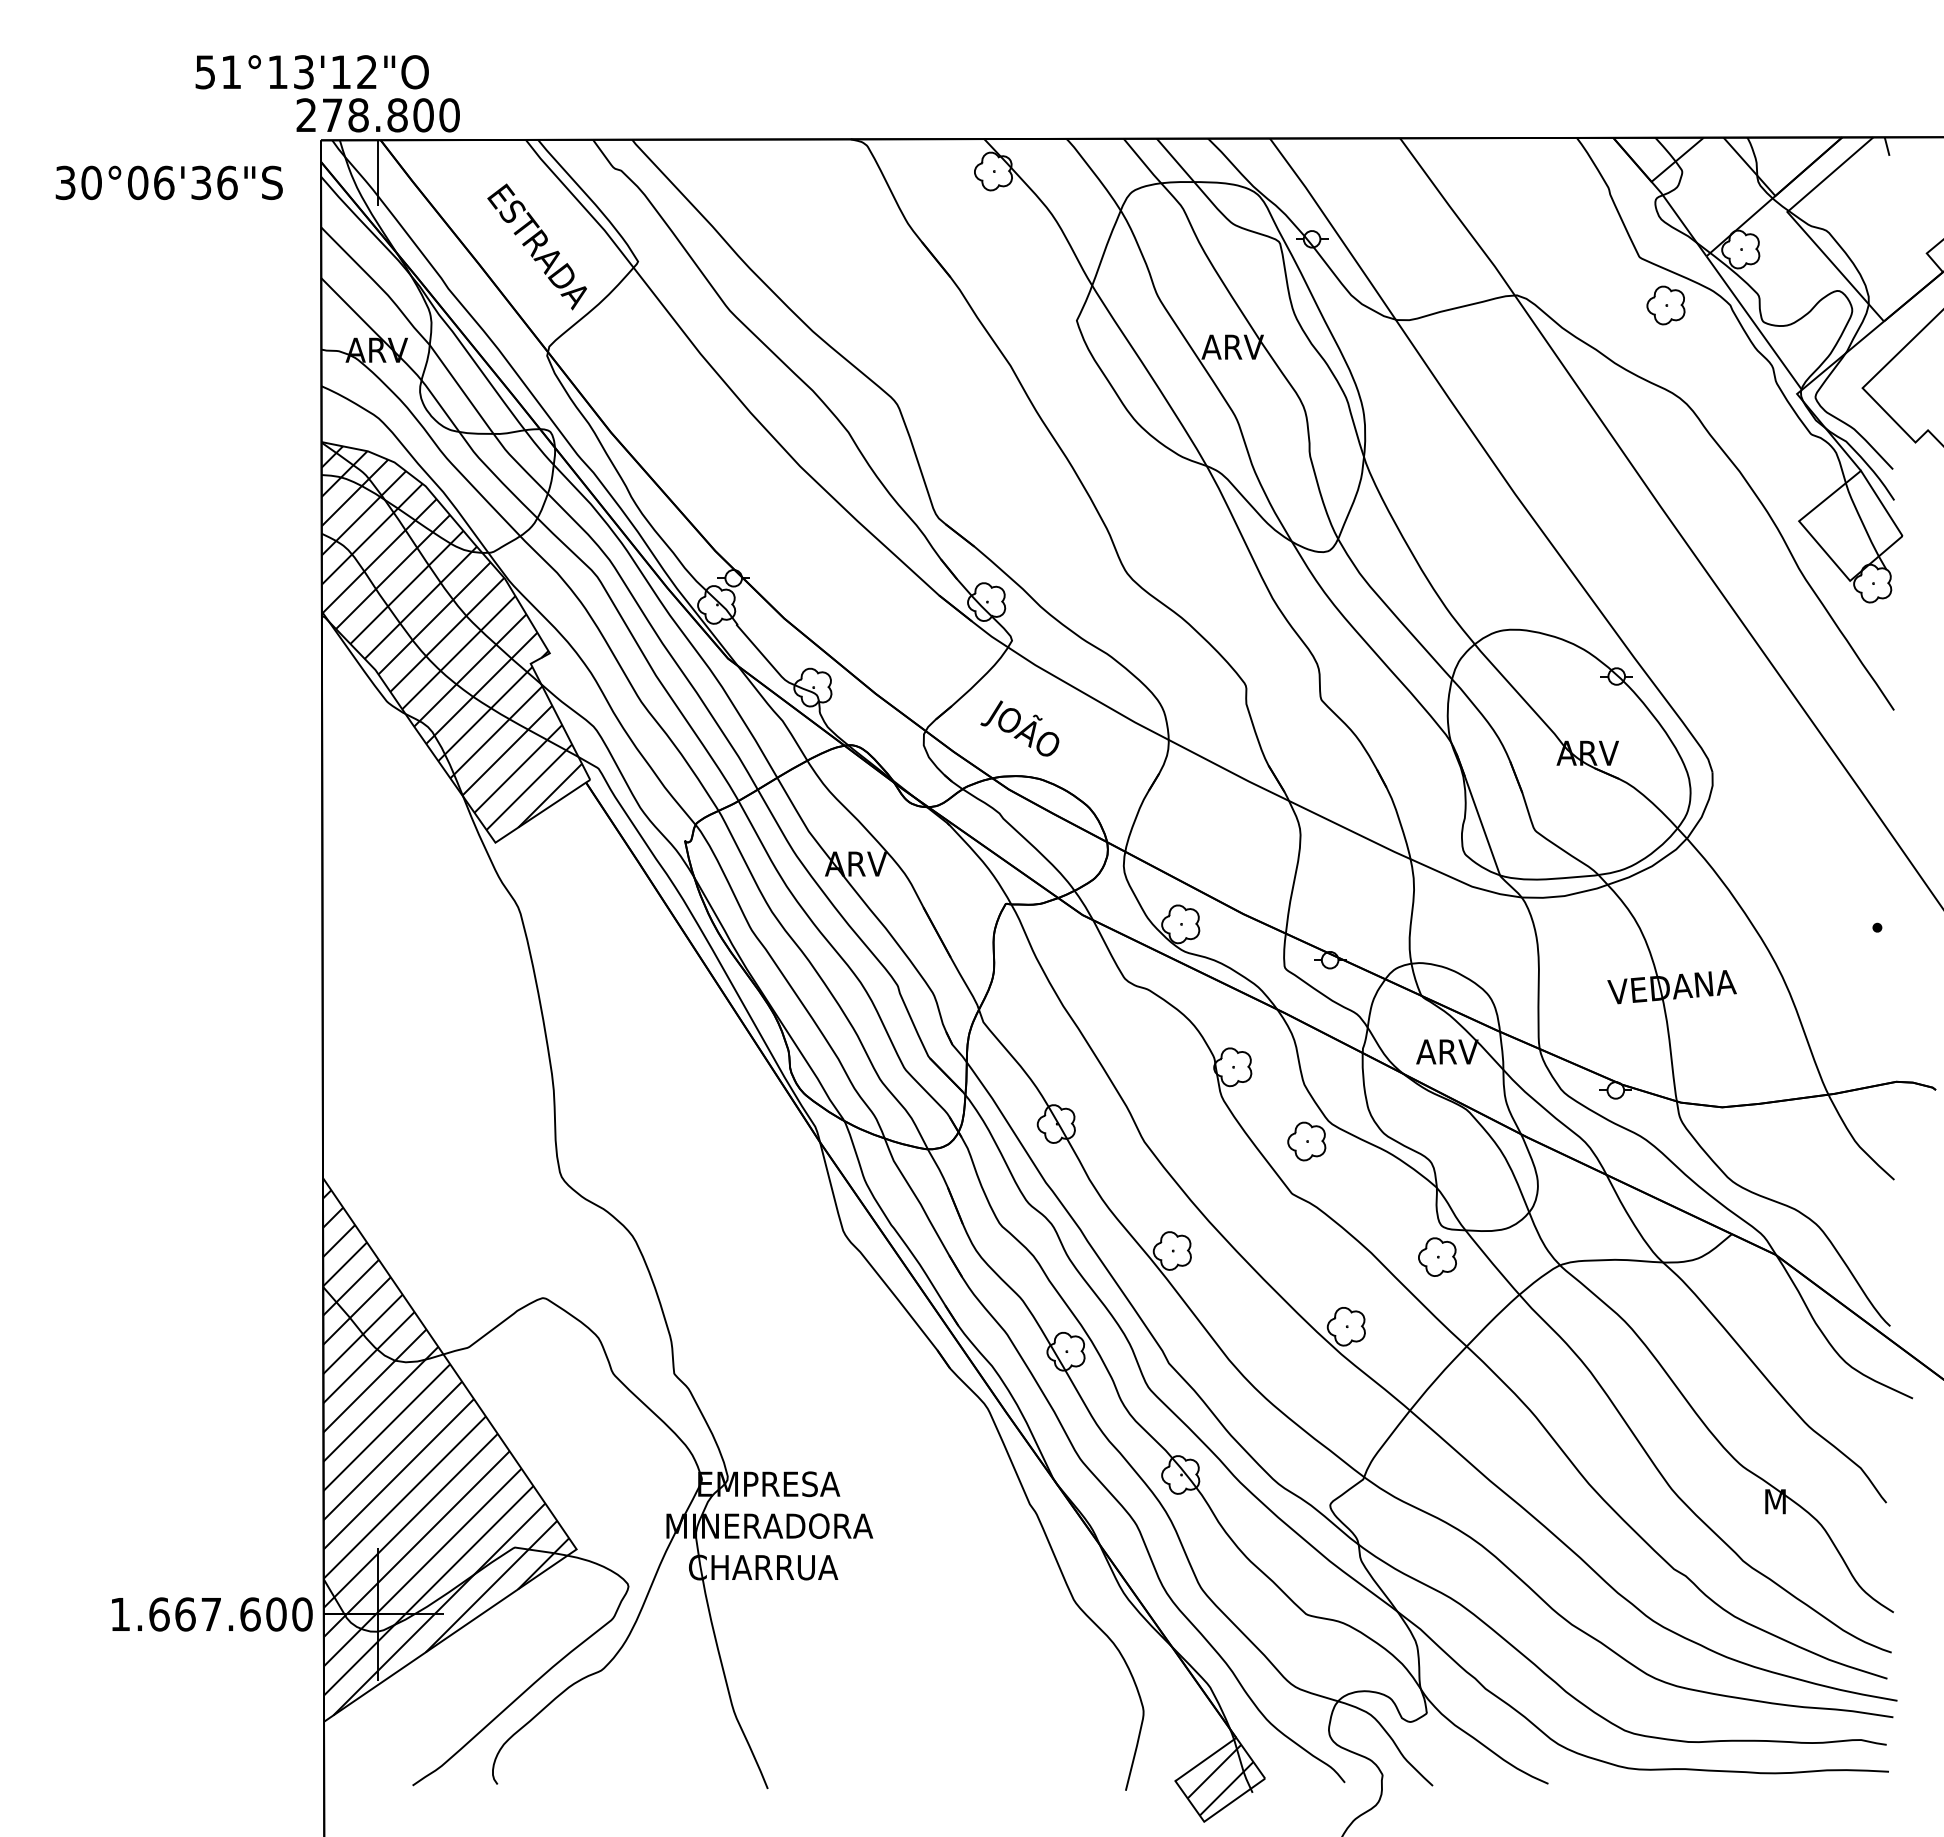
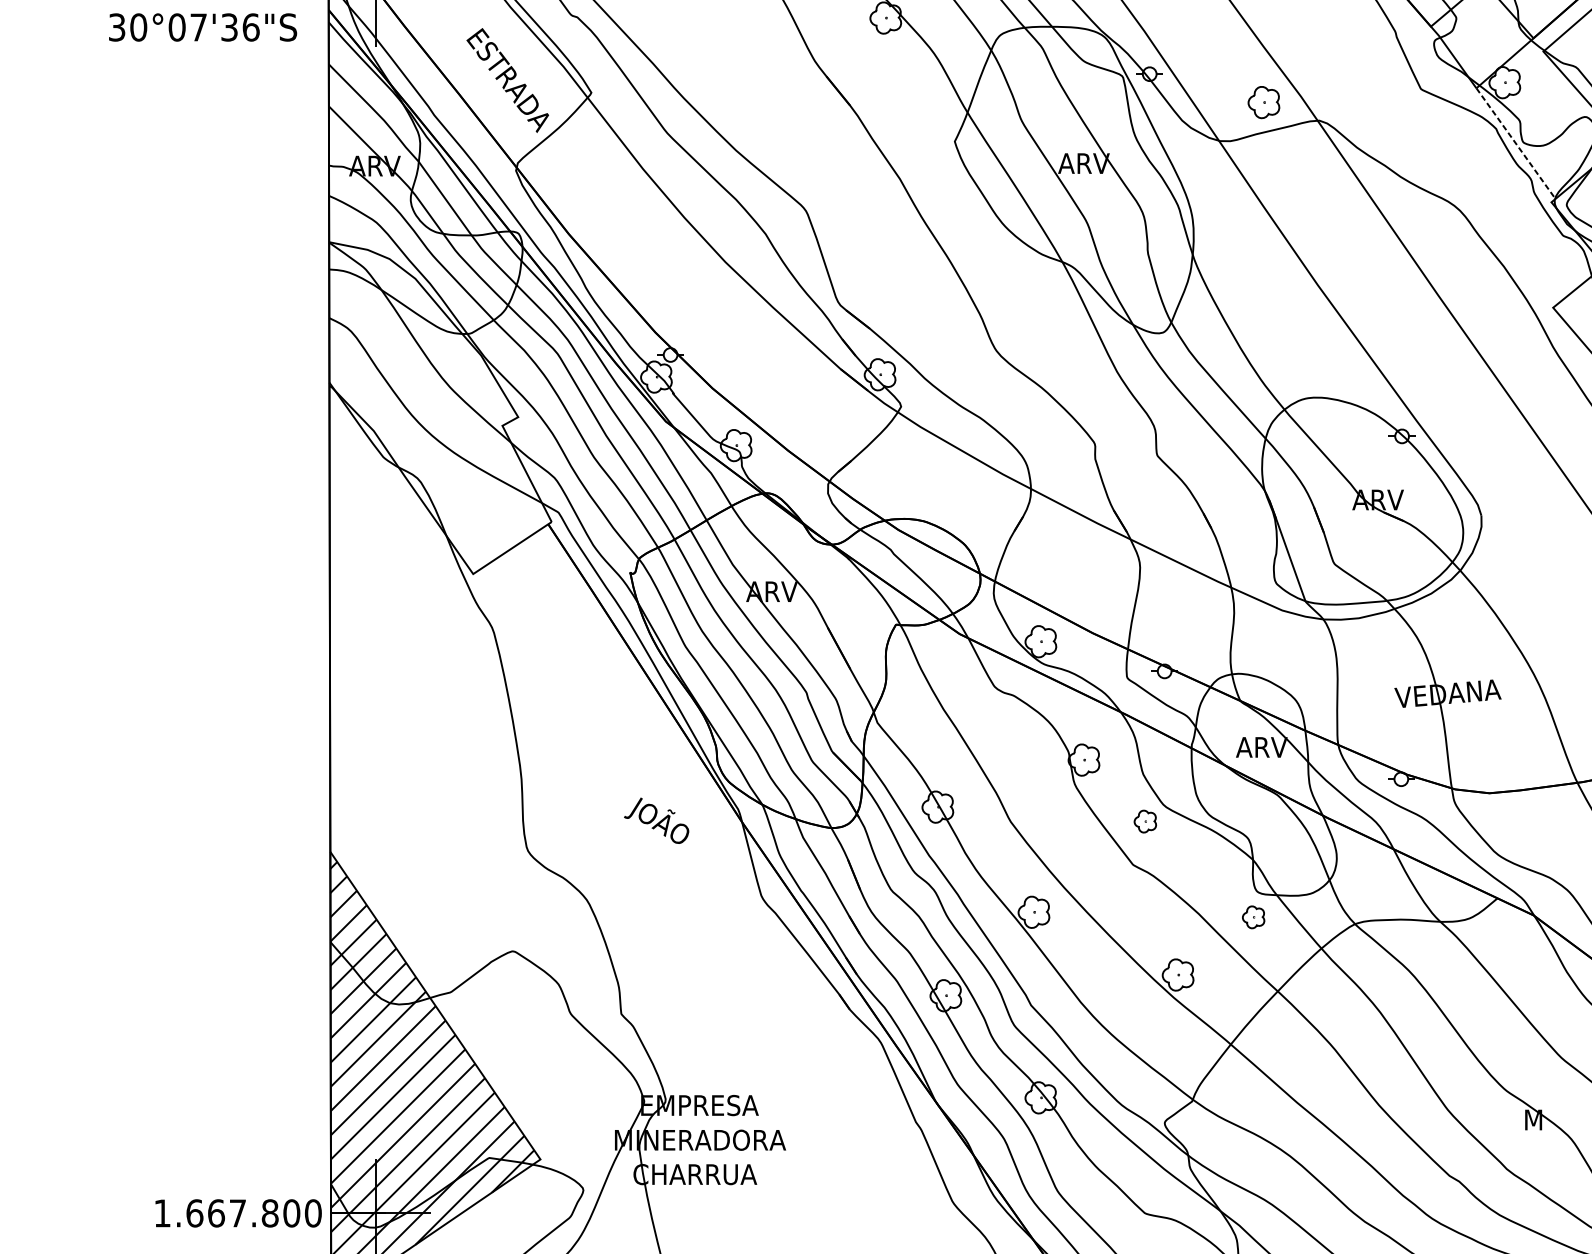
text: (164, 182) -> (199, 27), 30°06'36"S -> 30°07'36"S
part: (1665, 305) -> (1263, 102), moved
line: (1754, 323) -> (1516, 143), solid -> dashed
hatch: (451, 638) -> (436, 404), removed
text: (1019, 728) -> (656, 820), moved
part: (1306, 1141) -> (1145, 821), size x0.7
part: (1437, 1256) -> (1253, 916), size x0.7
text: (250, 1614) -> (270, 1213), 1.667.600 -> 1.667.800

